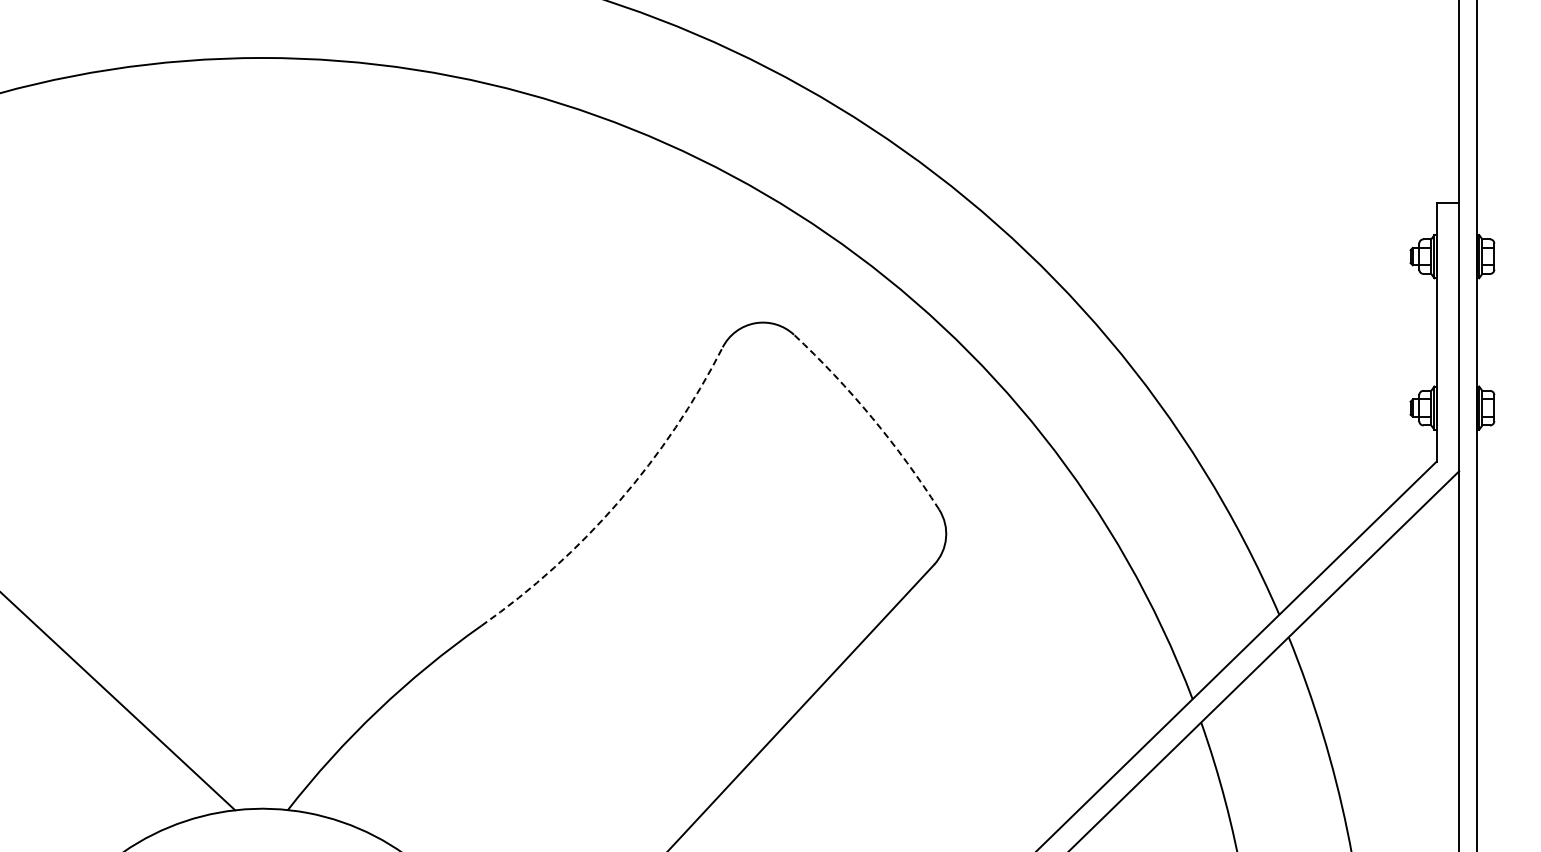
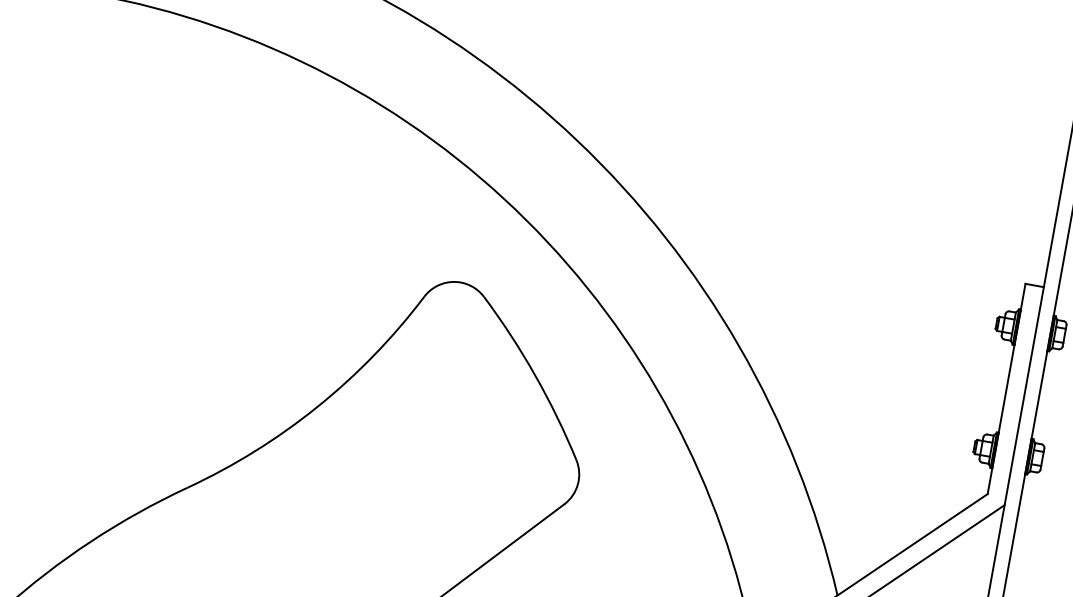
arc: (872, 417) -> (535, 375), dashed -> solid
arc: (619, 501) -> (317, 406), dashed -> solid

